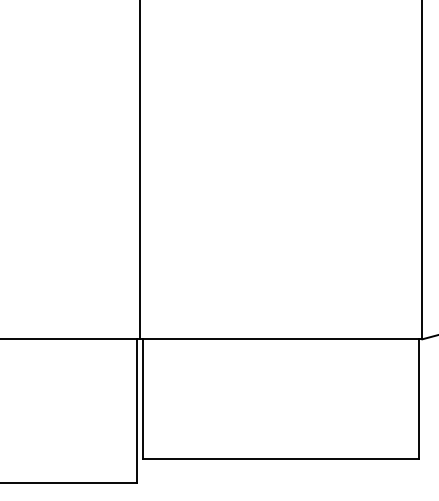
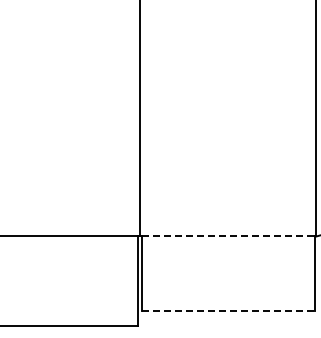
line: (281, 339) -> (228, 236), solid -> dashed
line: (281, 459) -> (228, 311), solid -> dashed

